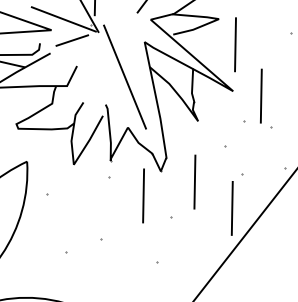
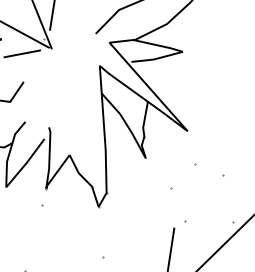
line: (235, 44) -> (196, 81), removed
line: (125, 76) -> (74, 100), removed
line: (260, 95) -> (216, 139), removed
line: (194, 181) -> (133, 222), removed
line: (143, 195) -> (76, 230), removed

